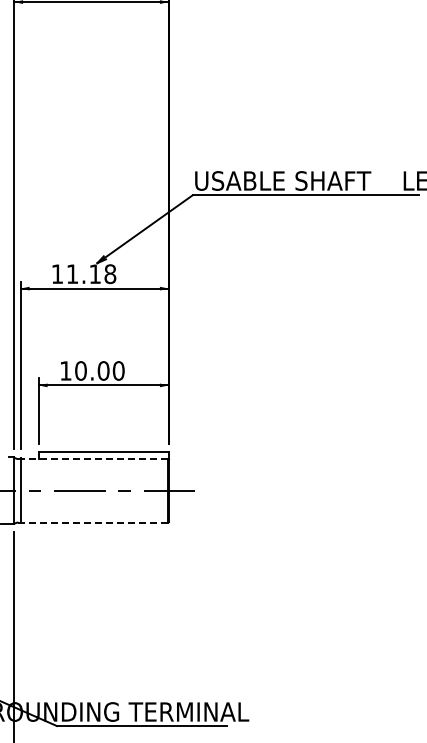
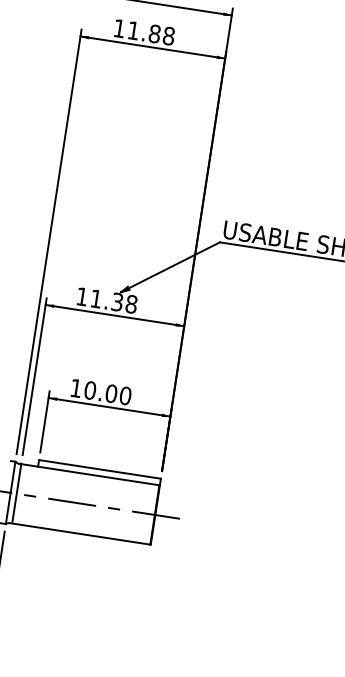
text: (94, 274) -> (116, 302), 11.18 -> 11.38
line: (93, 459) -> (89, 475), dashed -> solid
line: (93, 522) -> (80, 533), dashed -> solid

